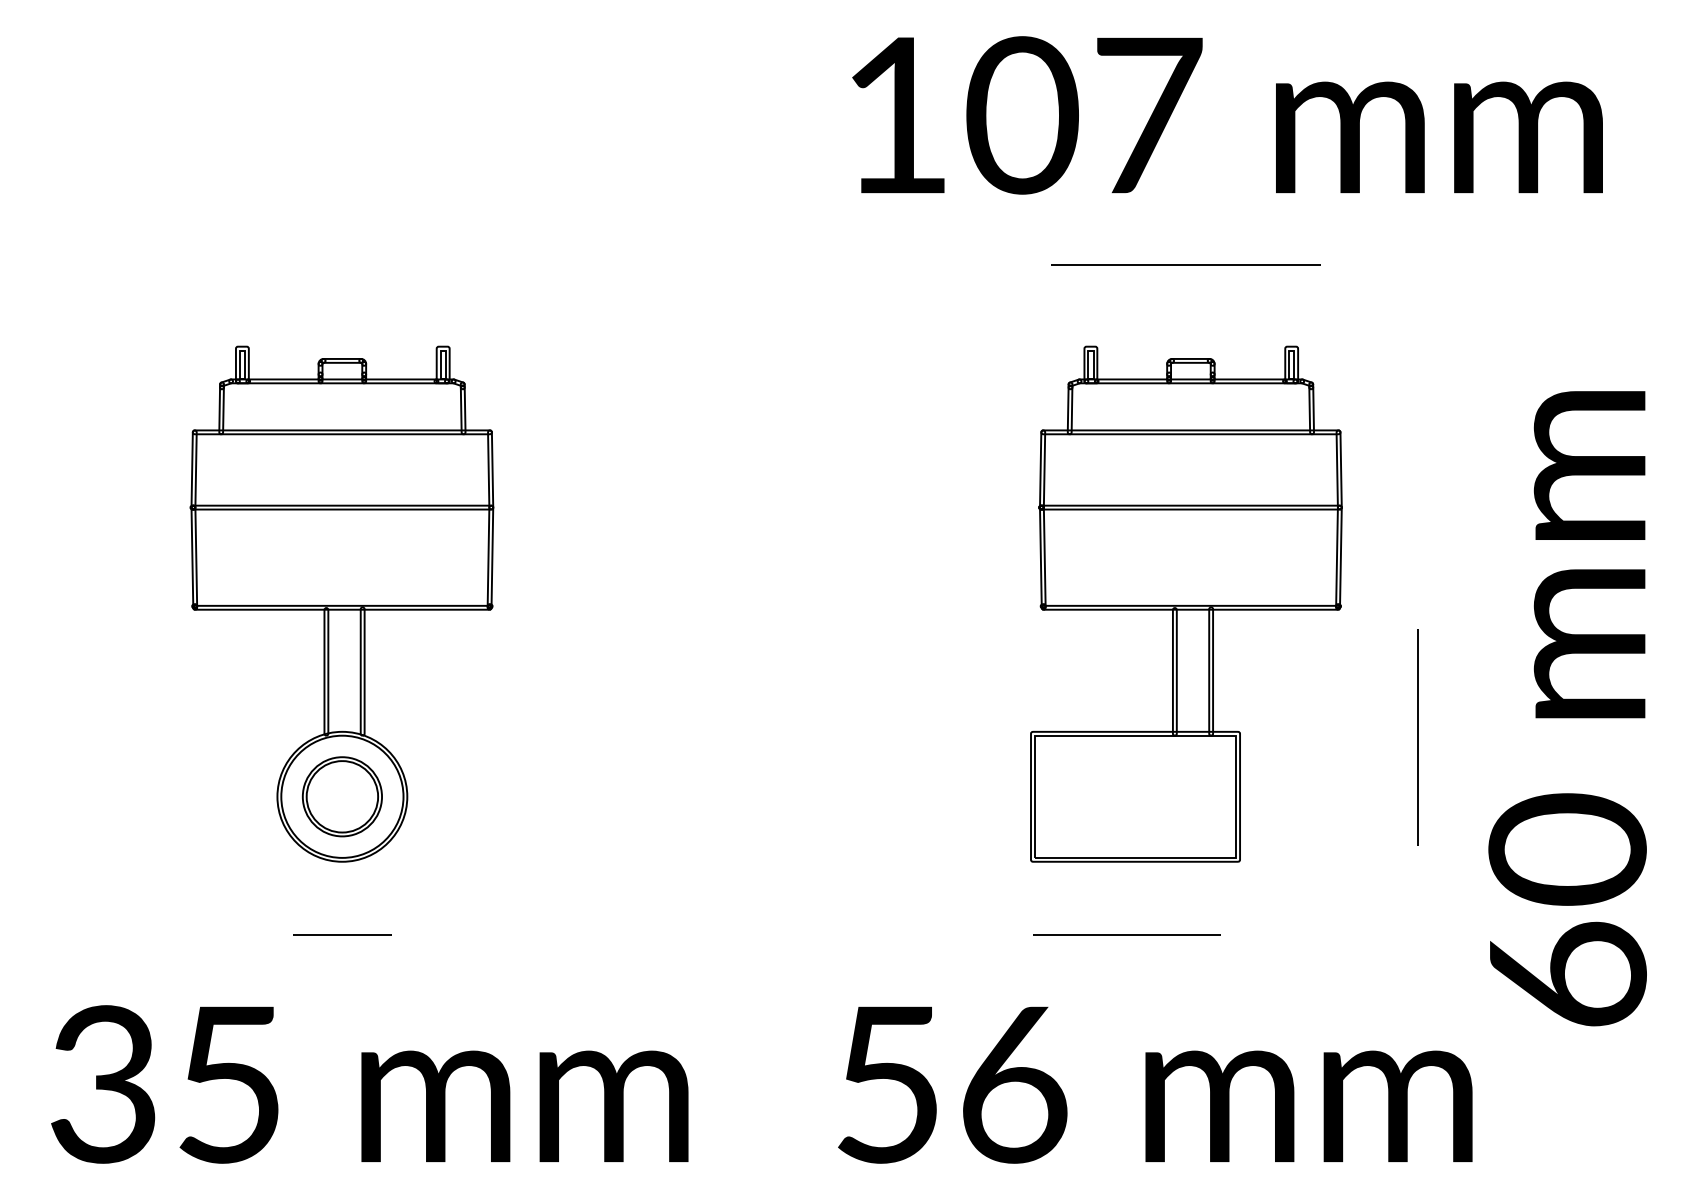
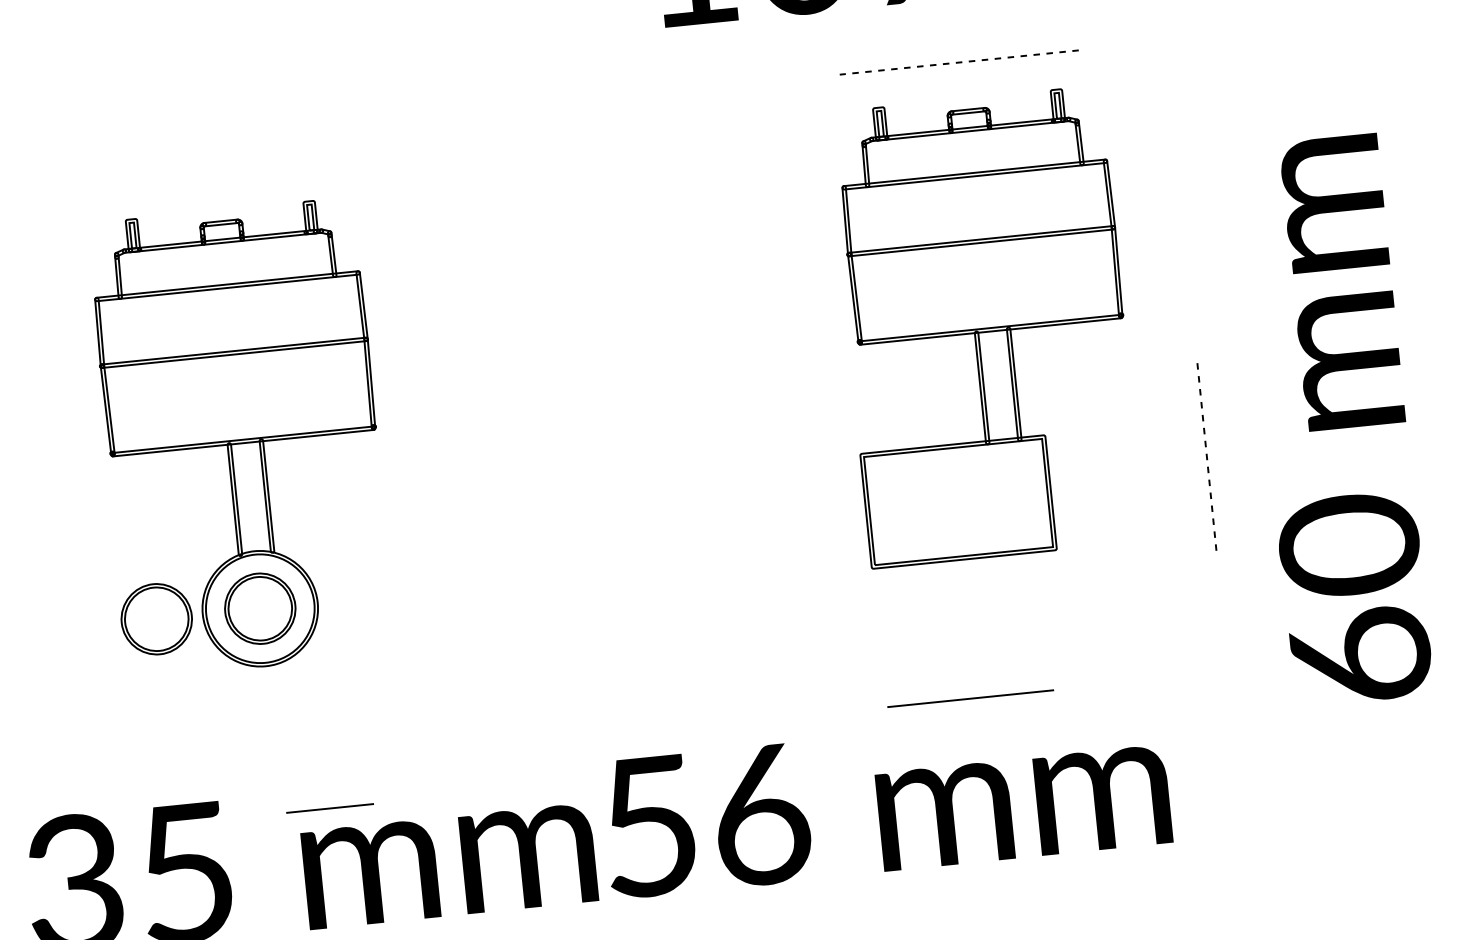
line: (1185, 265) -> (958, 62), solid -> dashed
part: (1186, 603) -> (986, 326), moved
line: (1418, 737) -> (1207, 459), solid -> dashed
part: (224, 796) -> (155, 619), added
line: (342, 934) -> (329, 807), moved
line: (1126, 934) -> (970, 698), moved
text: (1155, 1084) -> (886, 802), moved

